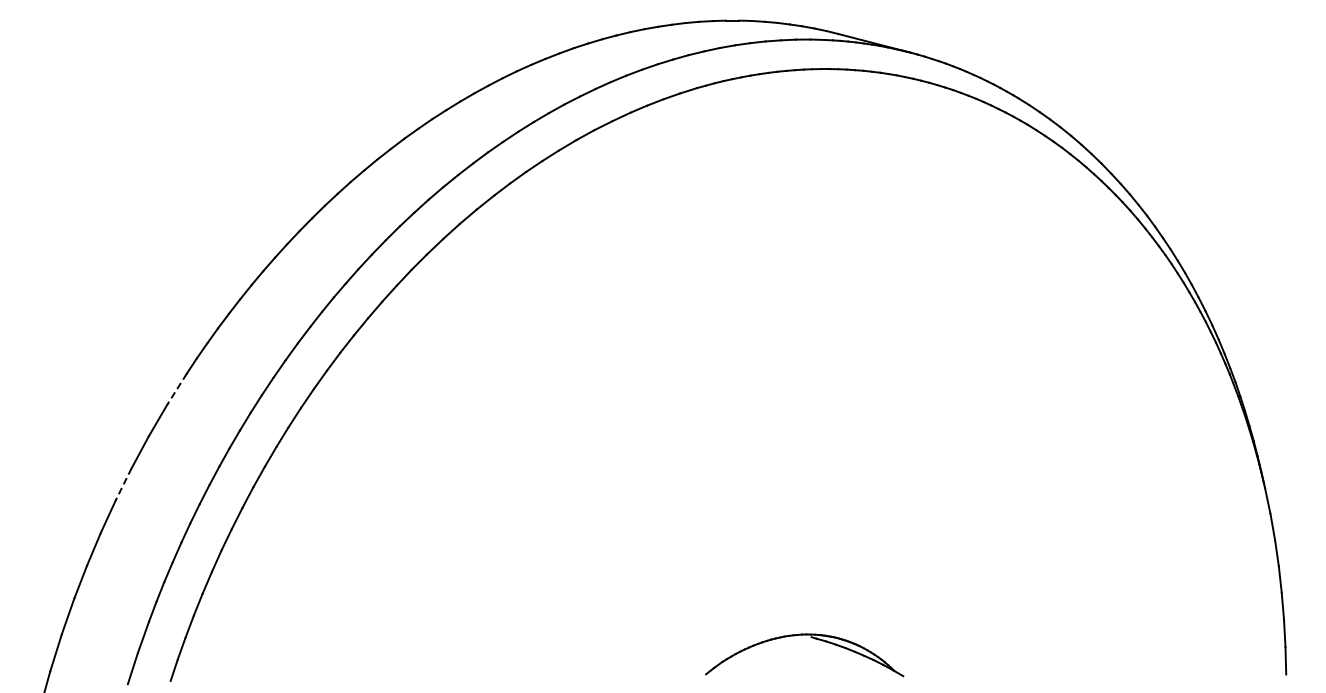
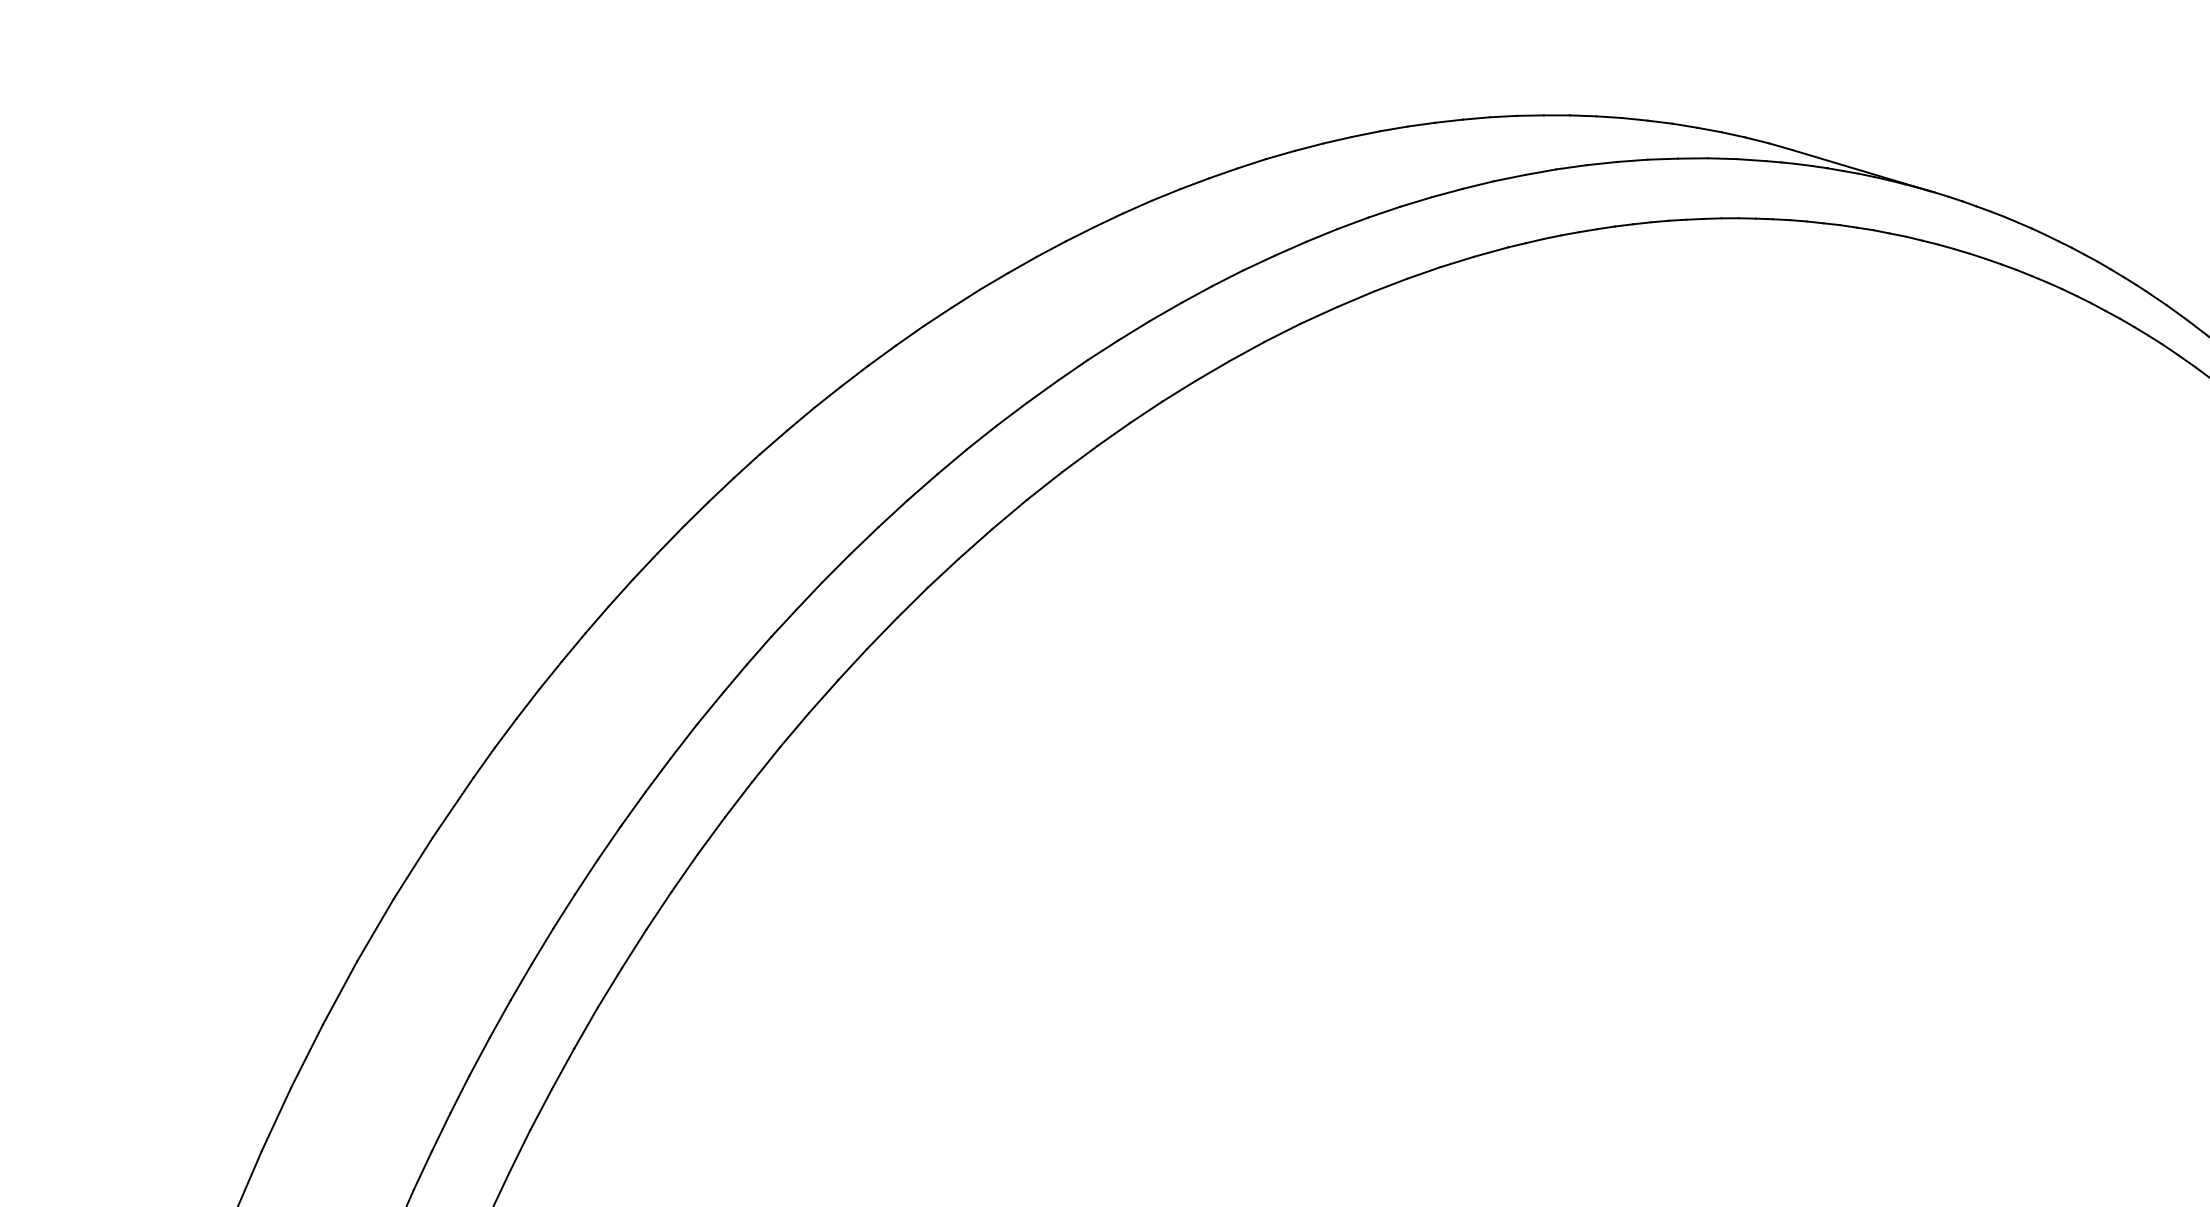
line: (176, 389) -> (452, 808), dashed -> solid
line: (123, 484) -> (339, 993), dashed -> solid

